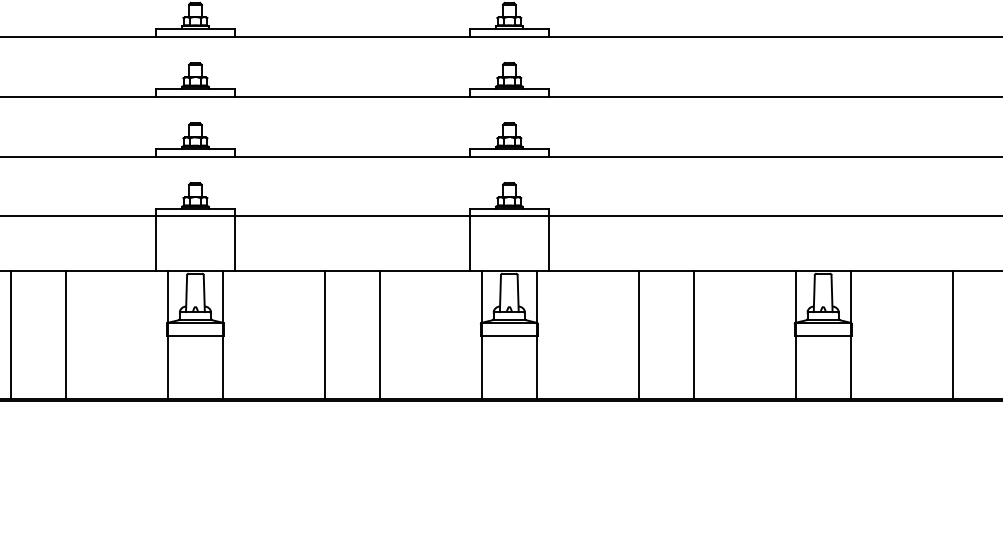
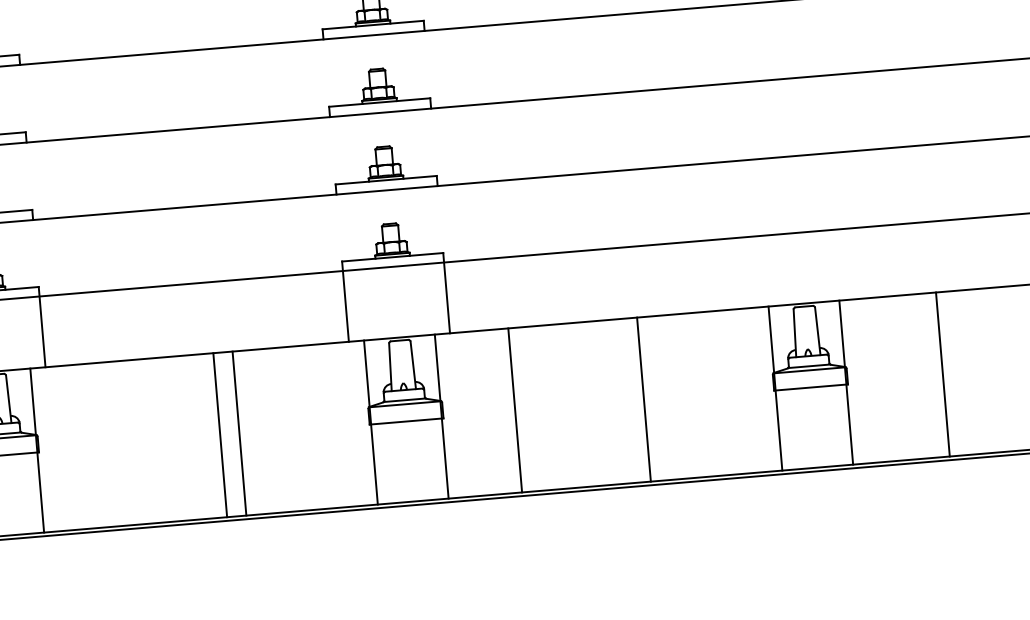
line: (324, 334) -> (219, 434), moved
line: (638, 334) -> (514, 409), moved
line: (952, 334) -> (942, 373), moved

